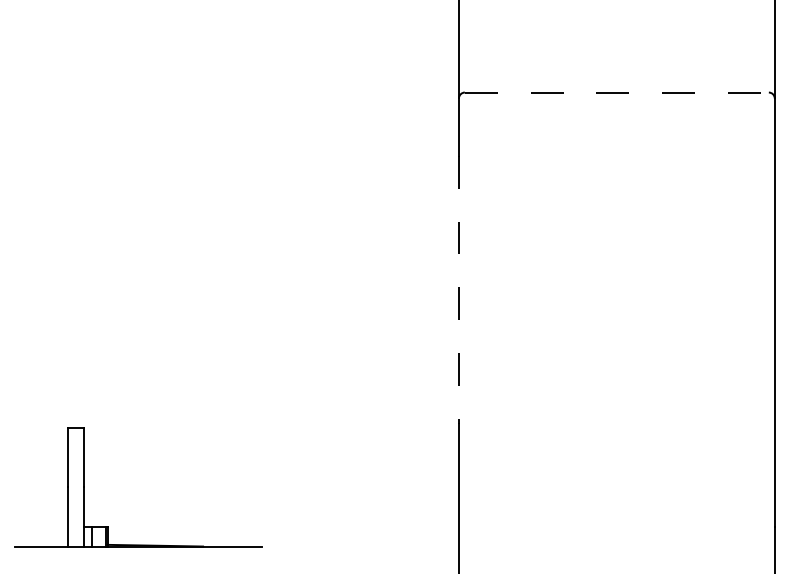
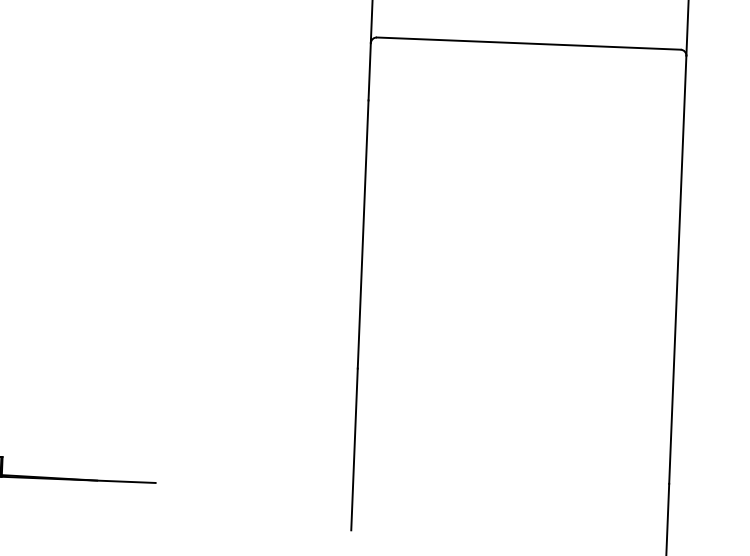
line: (616, 92) -> (528, 43), dashed -> solid
line: (458, 290) -> (362, 235), dashed -> solid

